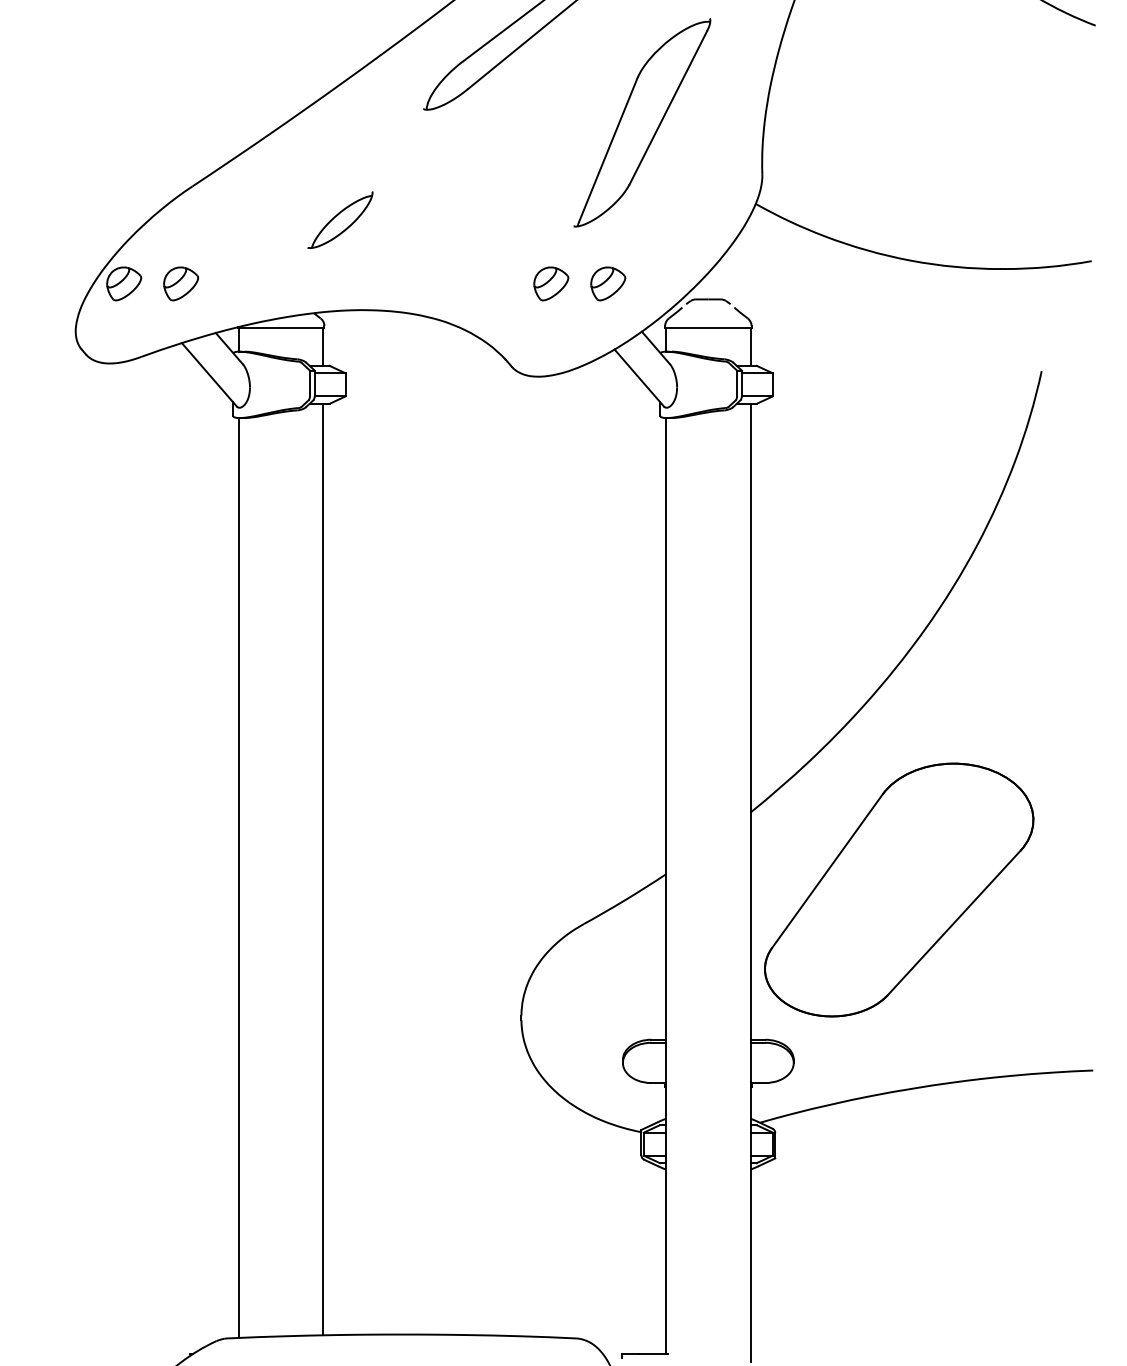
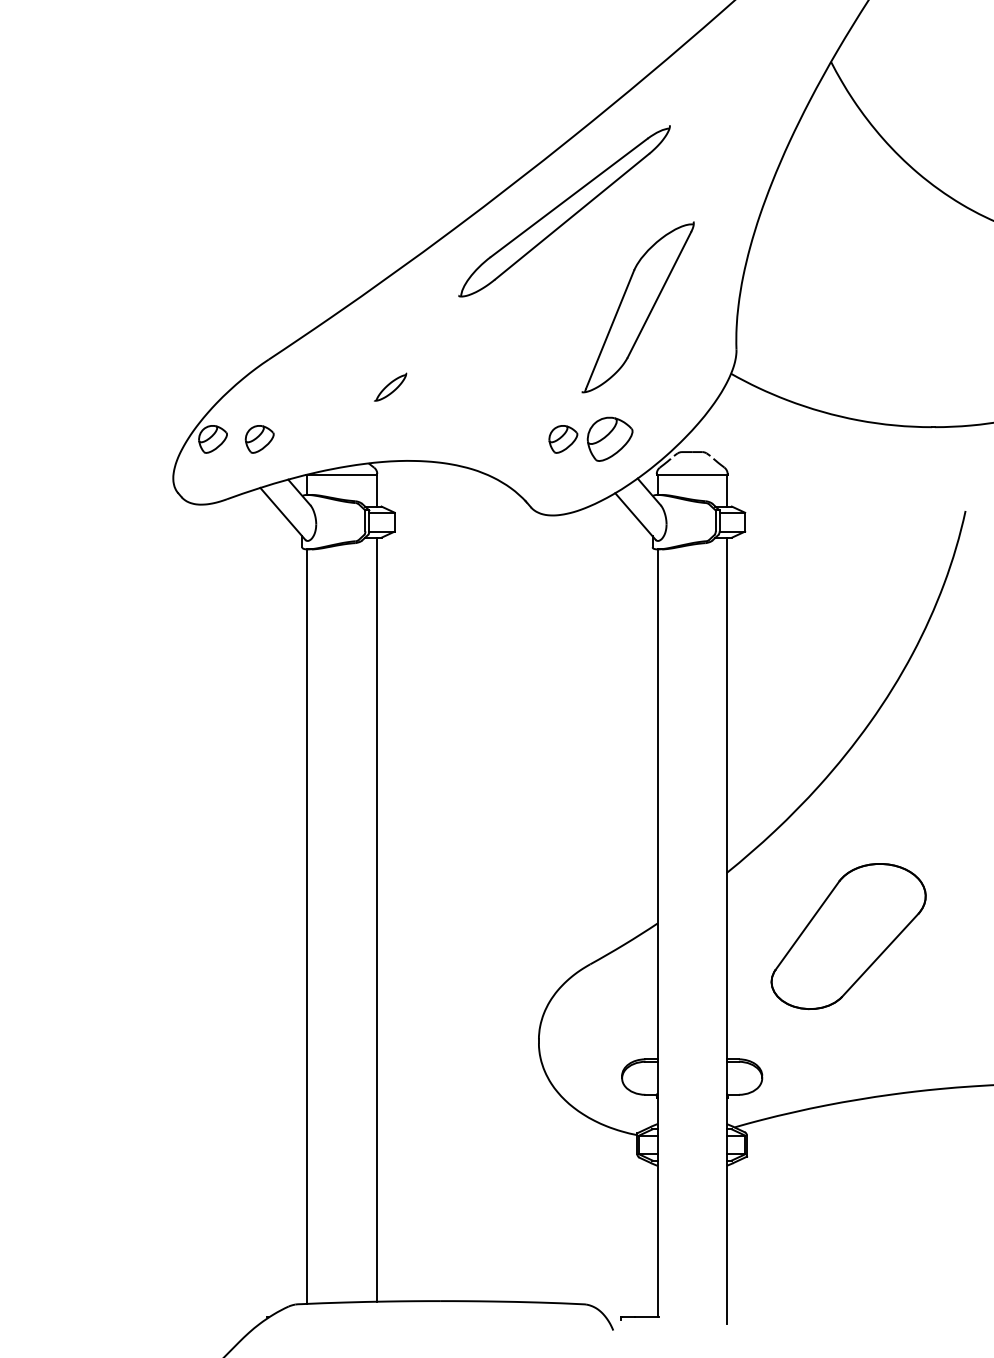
part: (340, 219) -> (390, 386), size x0.6
part: (607, 284) -> (609, 439), size x1.6
part: (898, 890) -> (848, 936), size x0.7

